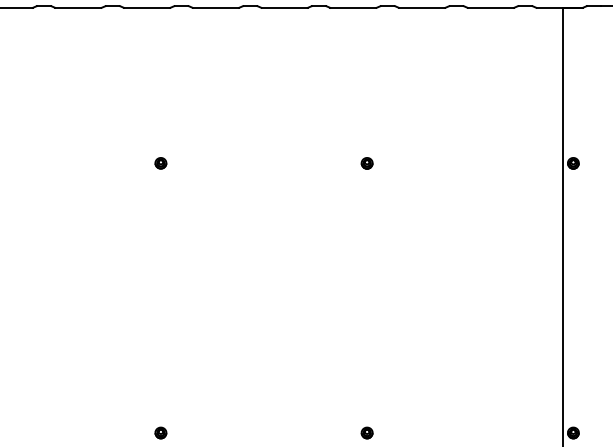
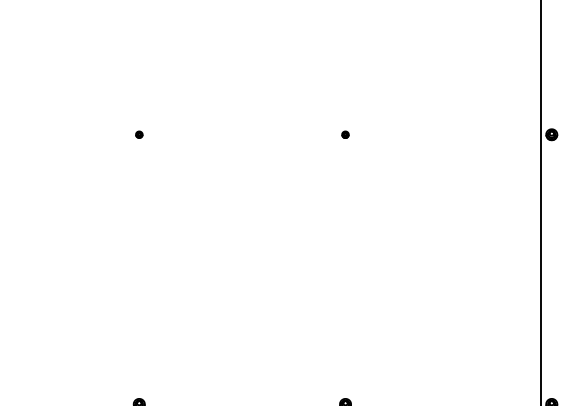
part: (160, 163) -> (138, 134), size x0.6
part: (366, 163) -> (344, 134), size x0.6

